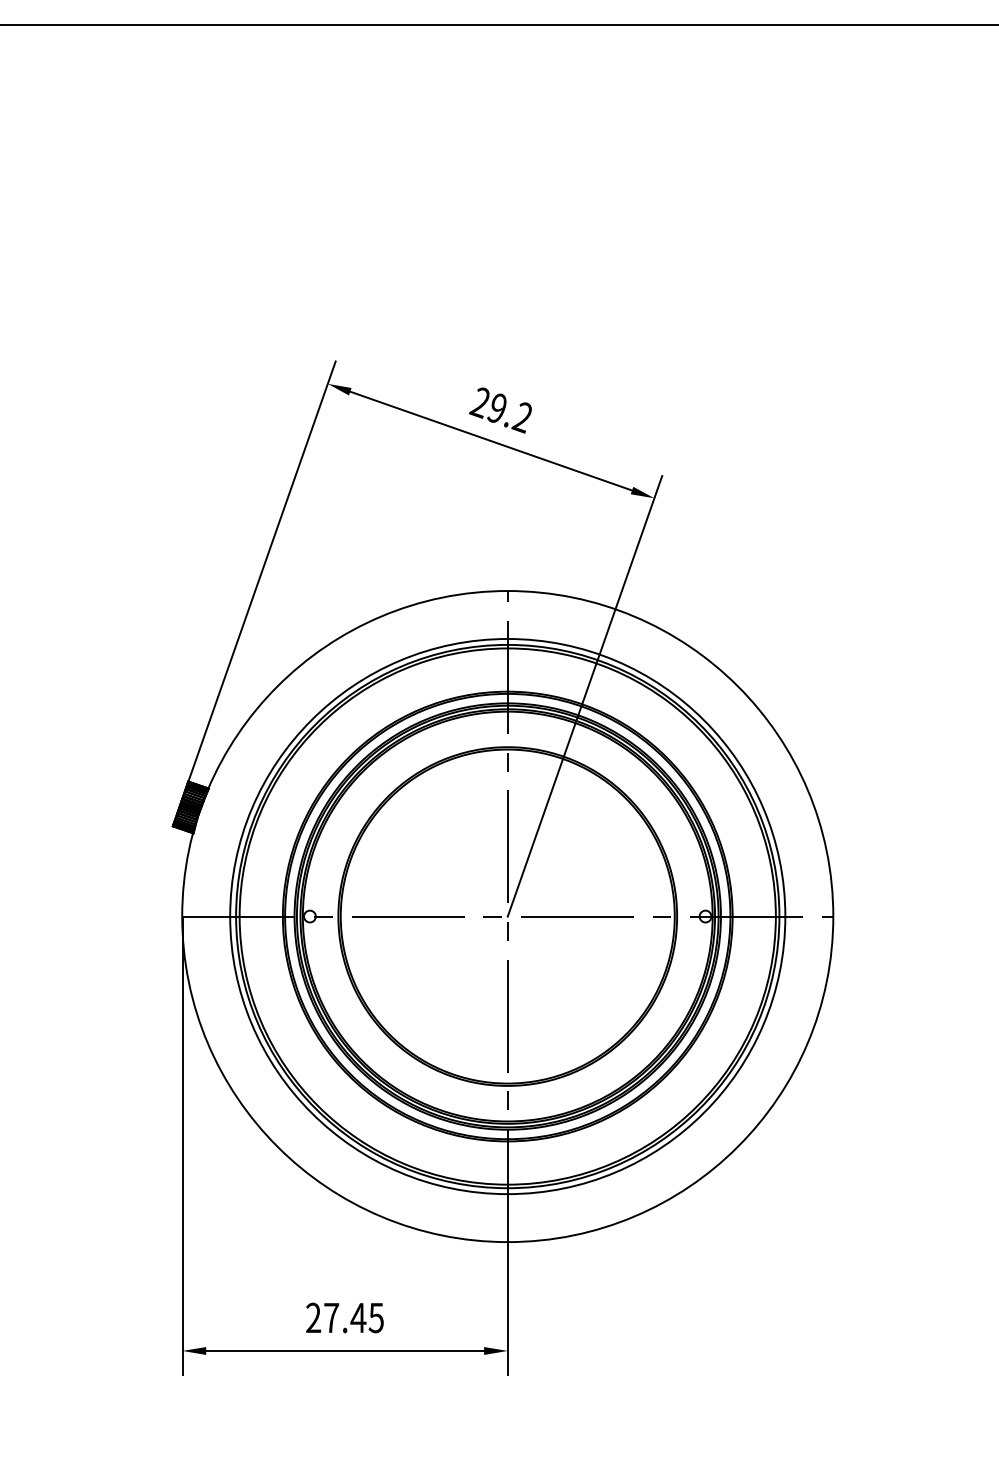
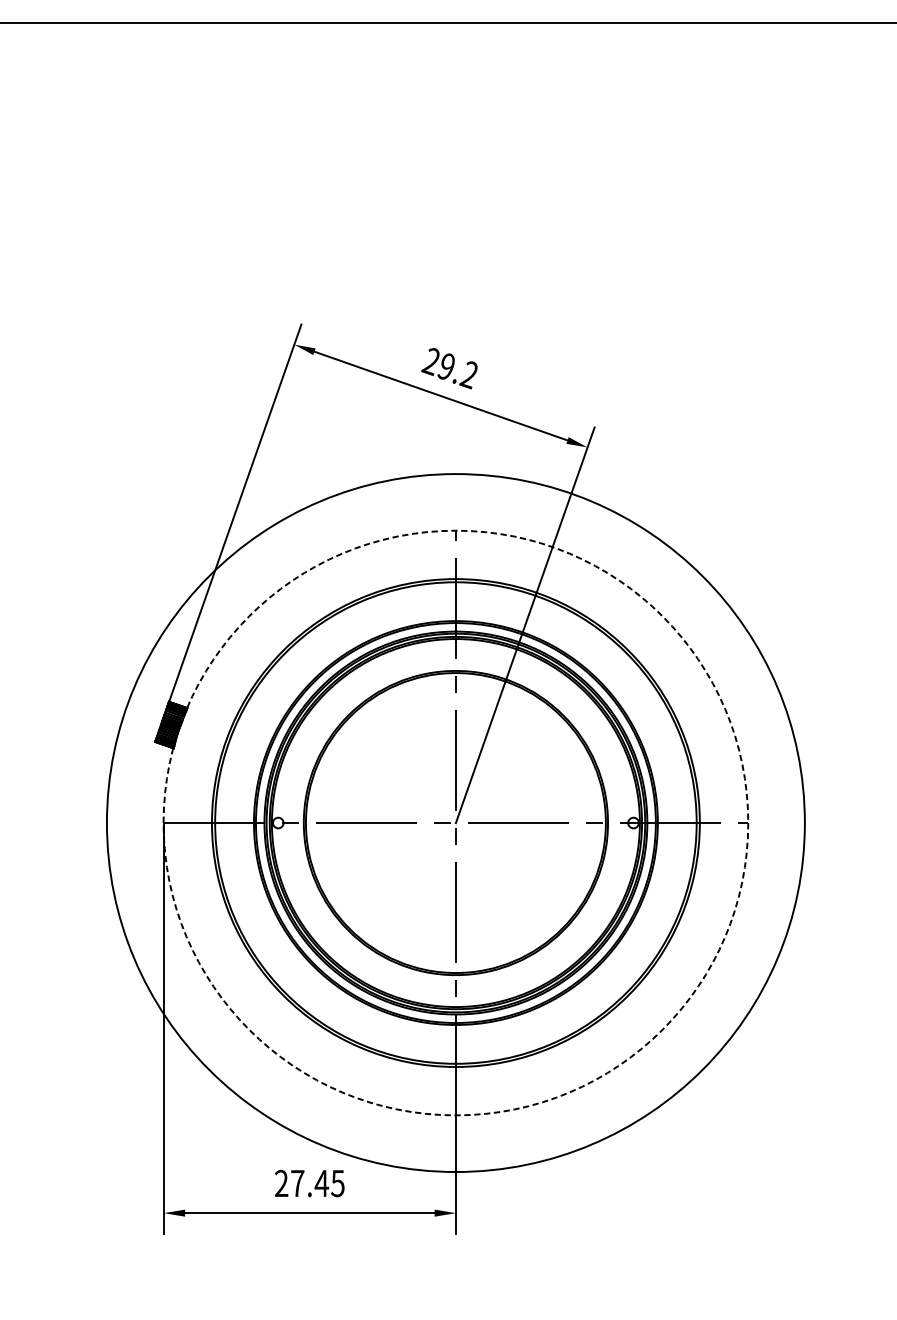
circle: (507, 916) -> (455, 822), size x1.4
circle: (507, 916) -> (455, 822), solid -> dashed

